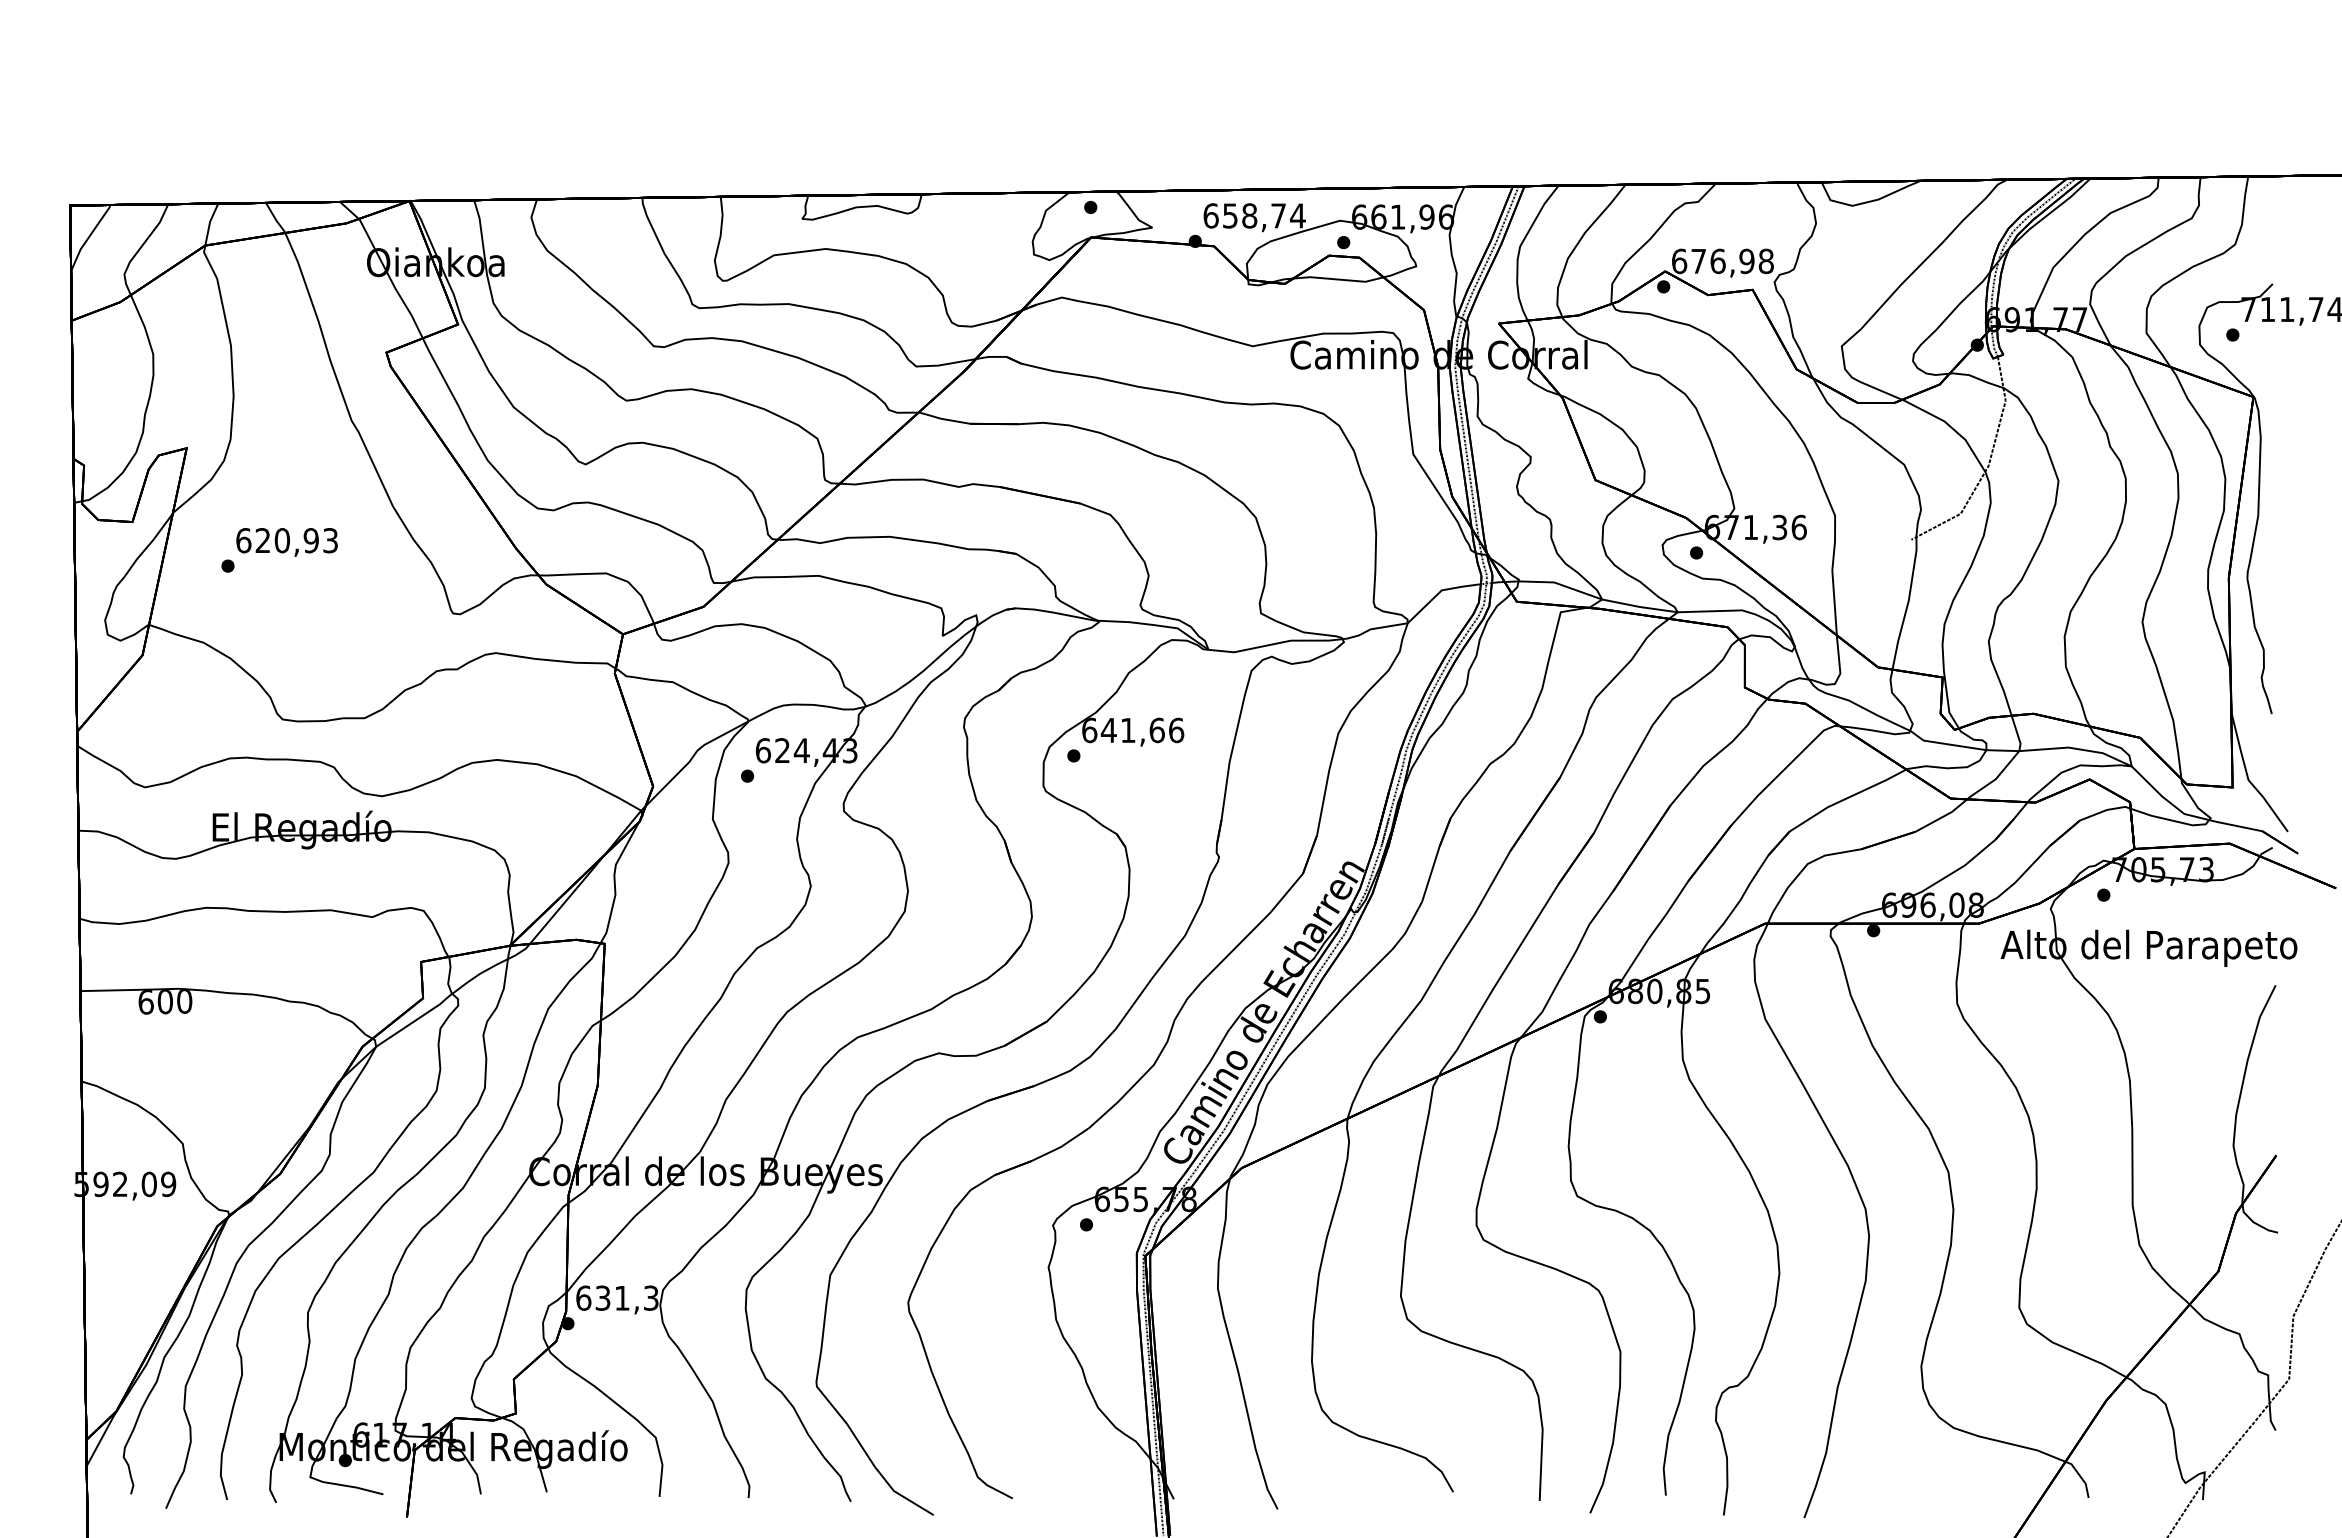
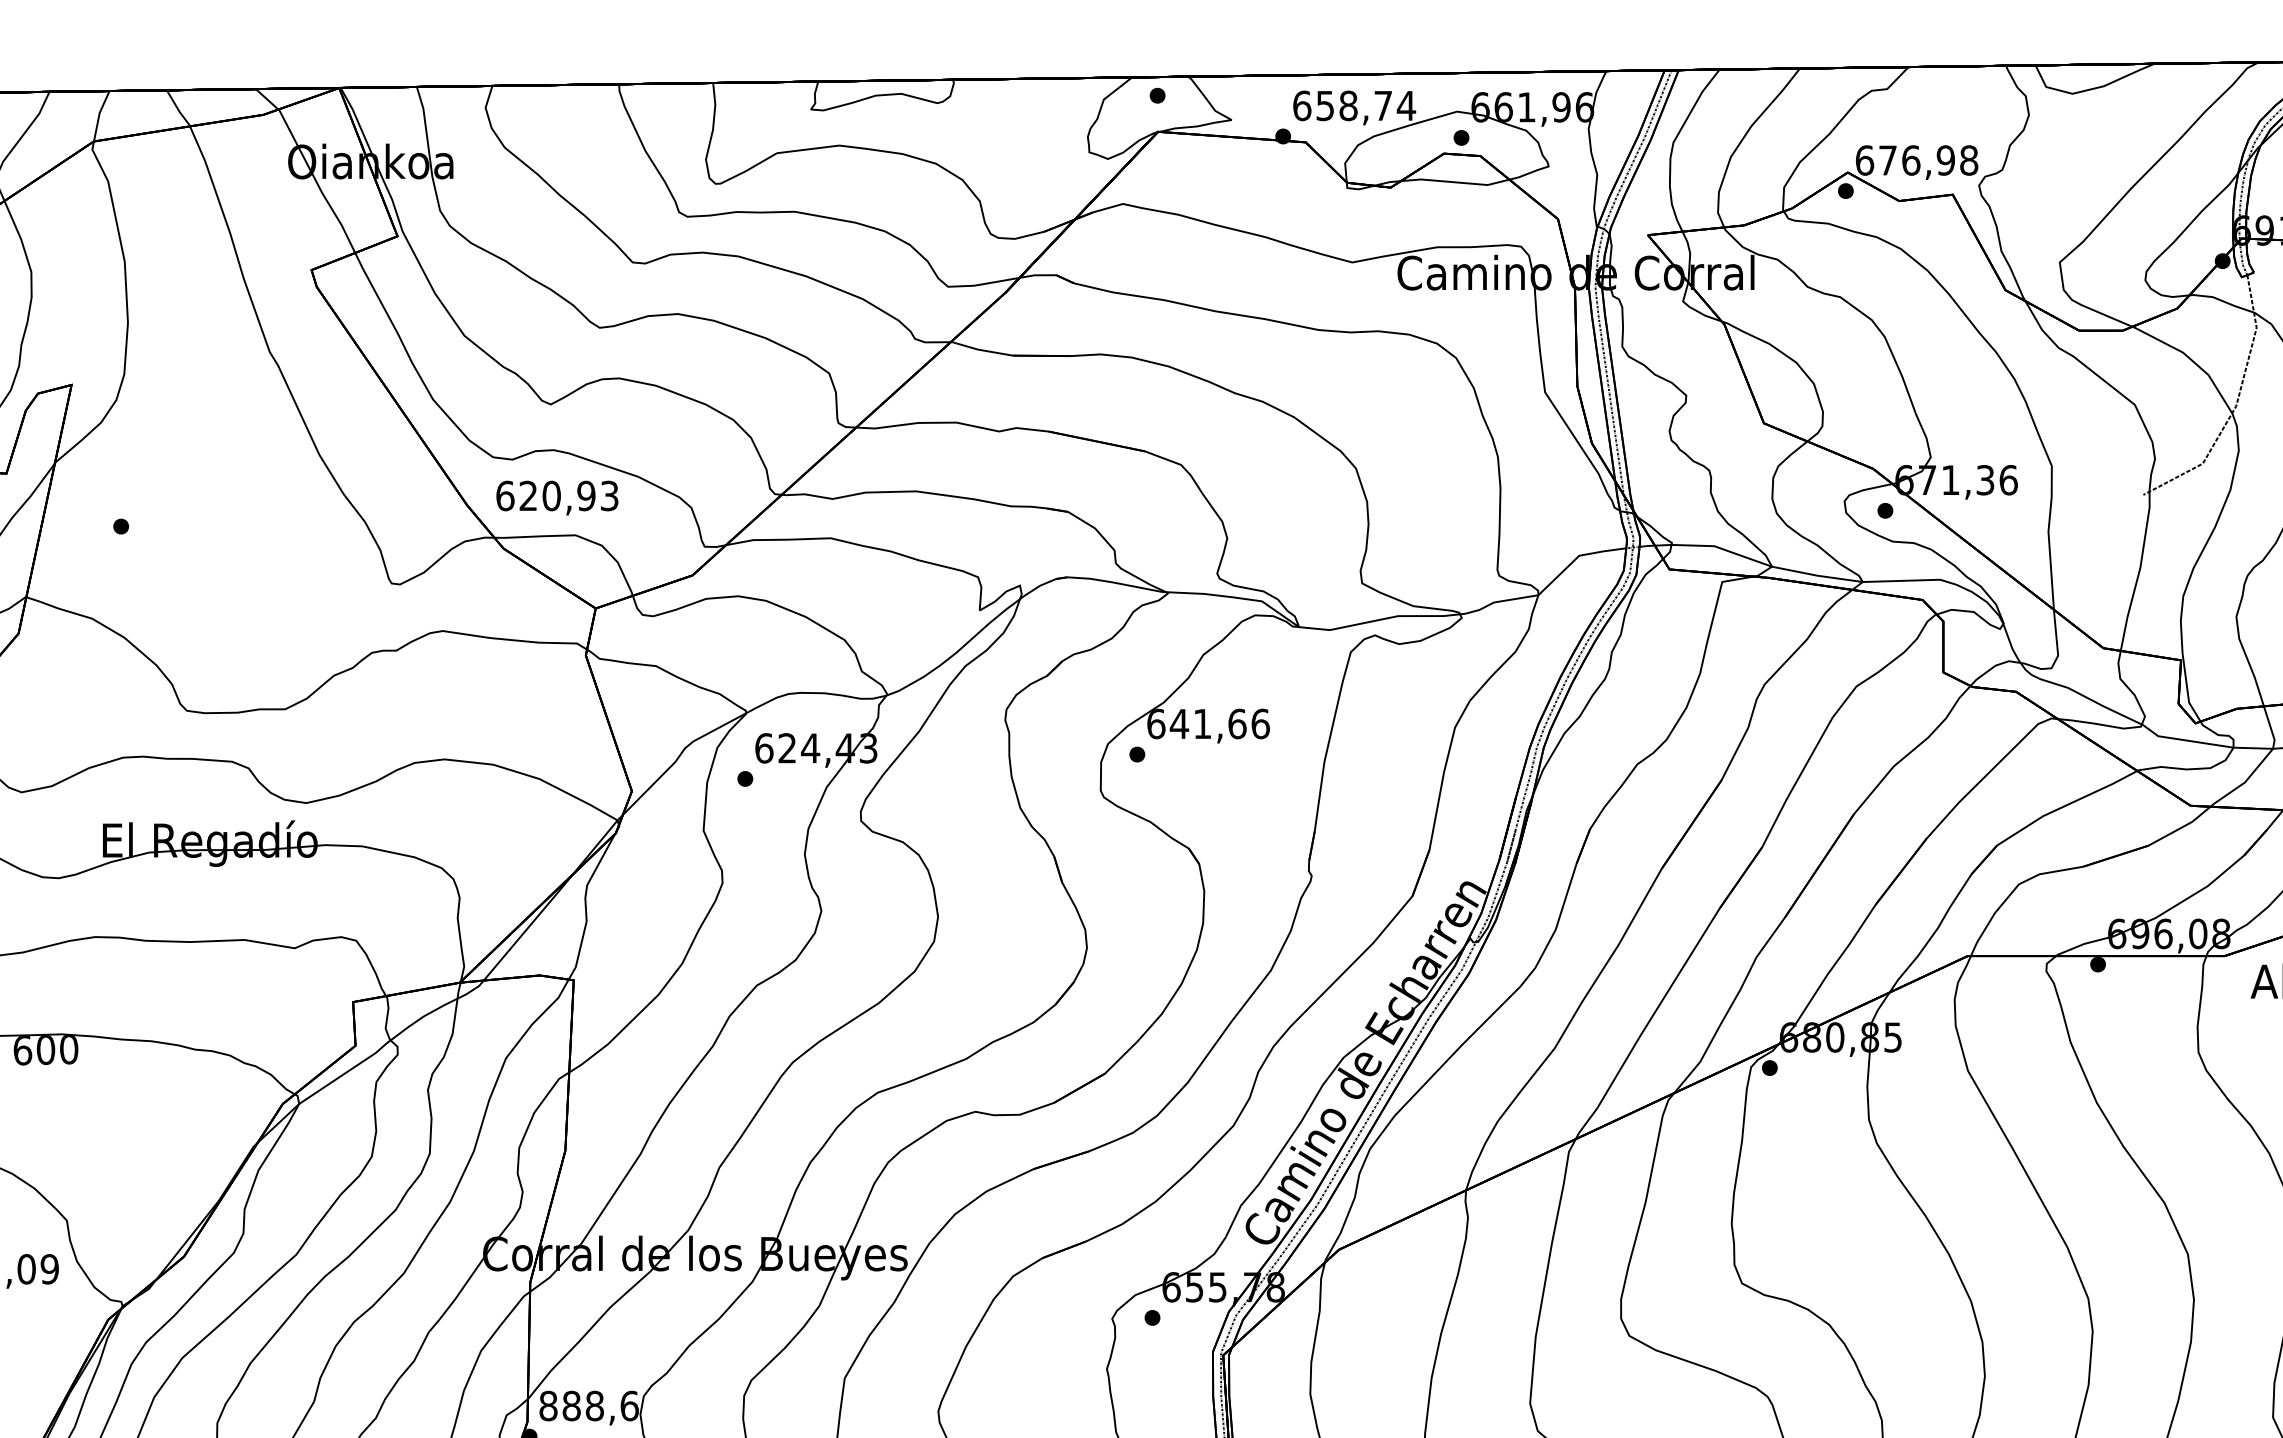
text: (286, 542) -> (556, 498), moved
text: (617, 1297) -> (589, 1405), 631,3 -> 888,6

